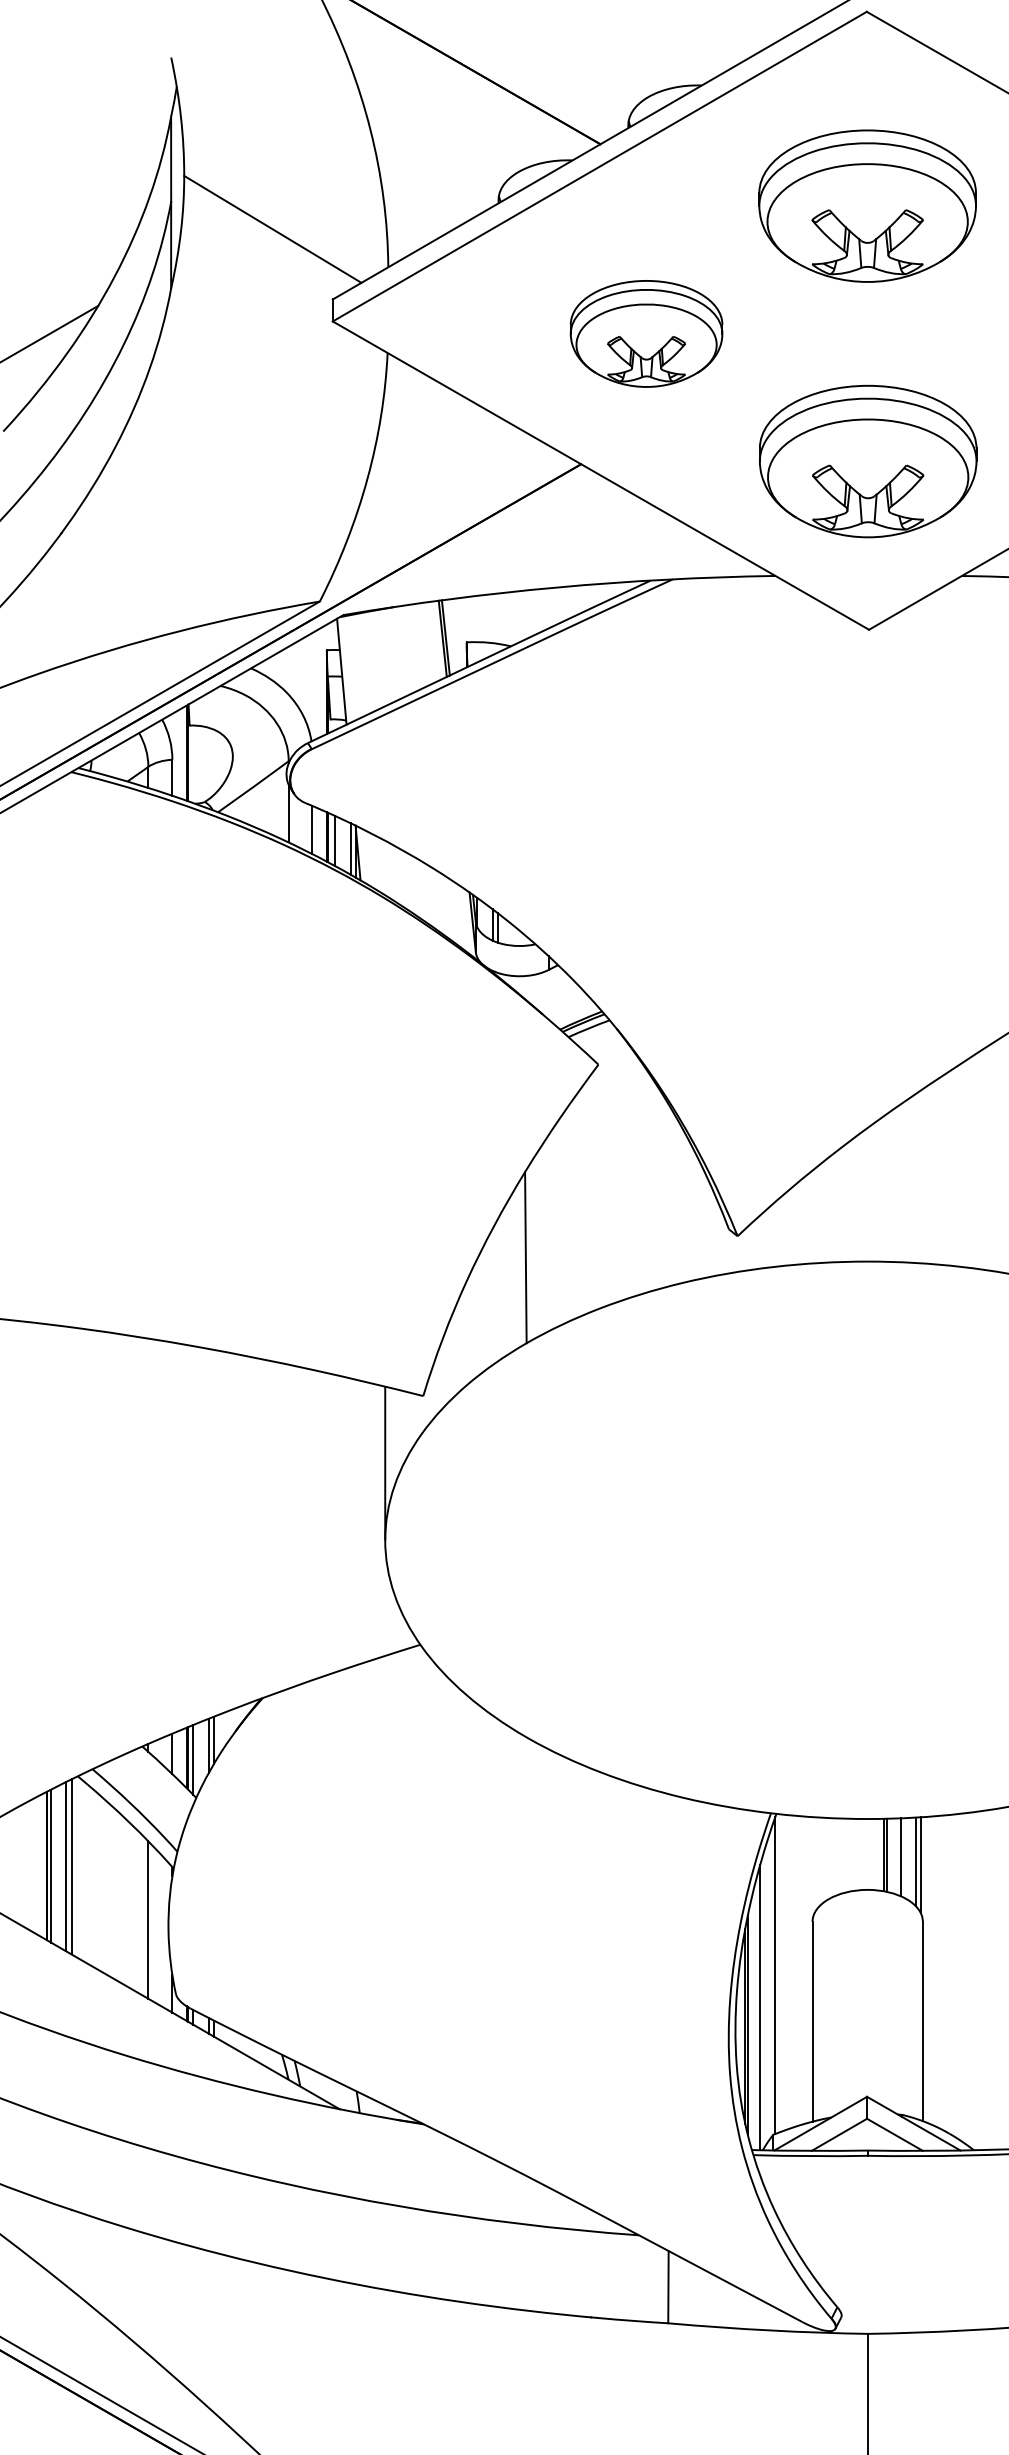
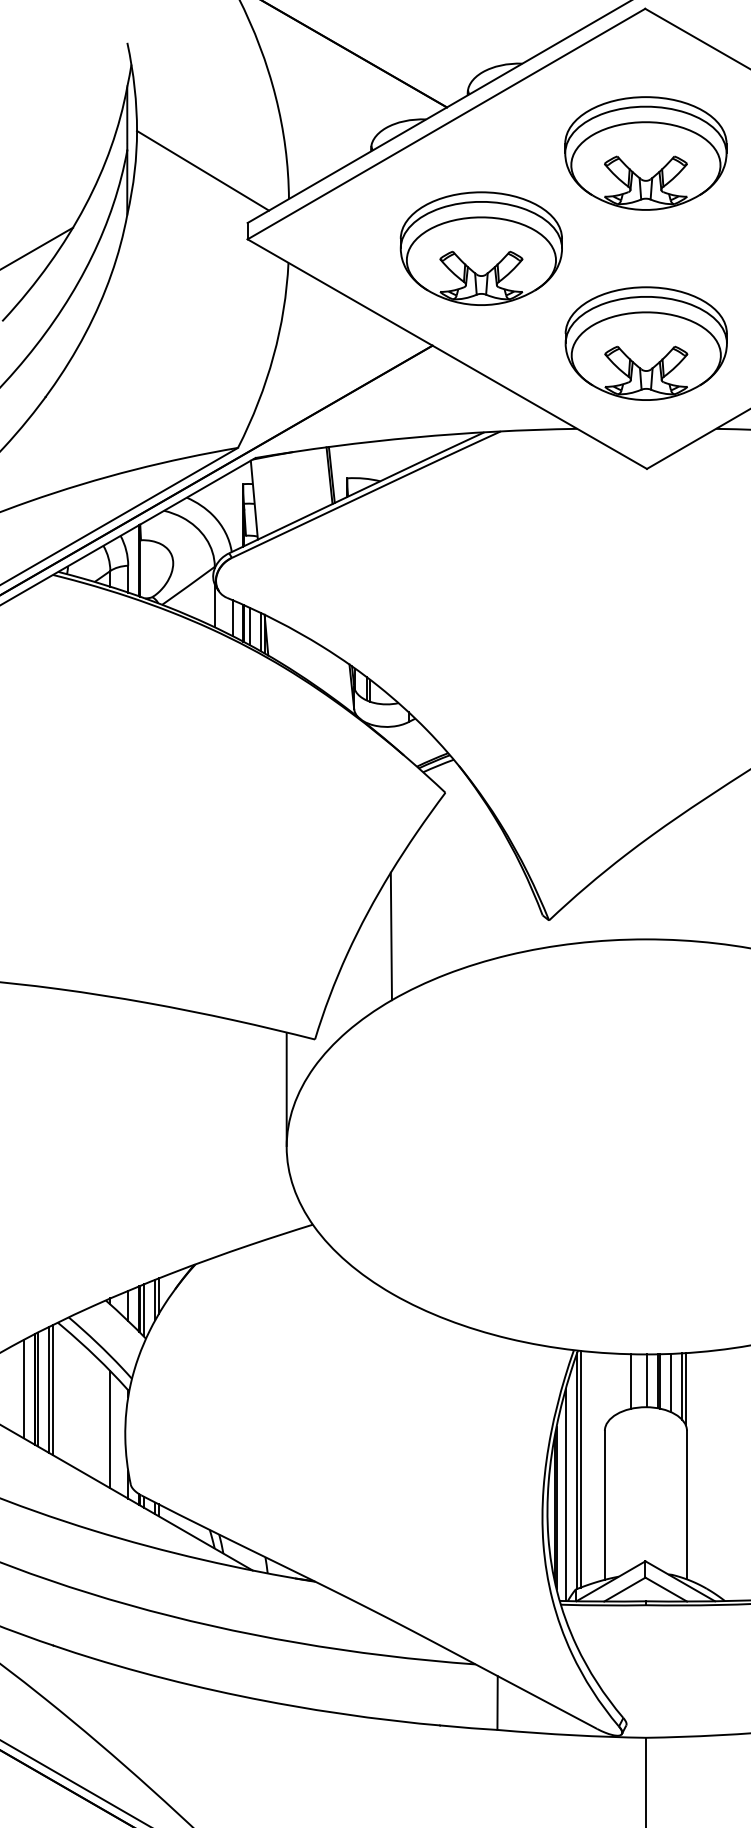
part: (645, 333) -> (480, 248), size x1.43
line: (869, 1854) -> (647, 1380), added
line: (846, 1855) -> (630, 1381), added
line: (31, 1864) -> (23, 1388), added
line: (779, 1972) -> (580, 1468), added

